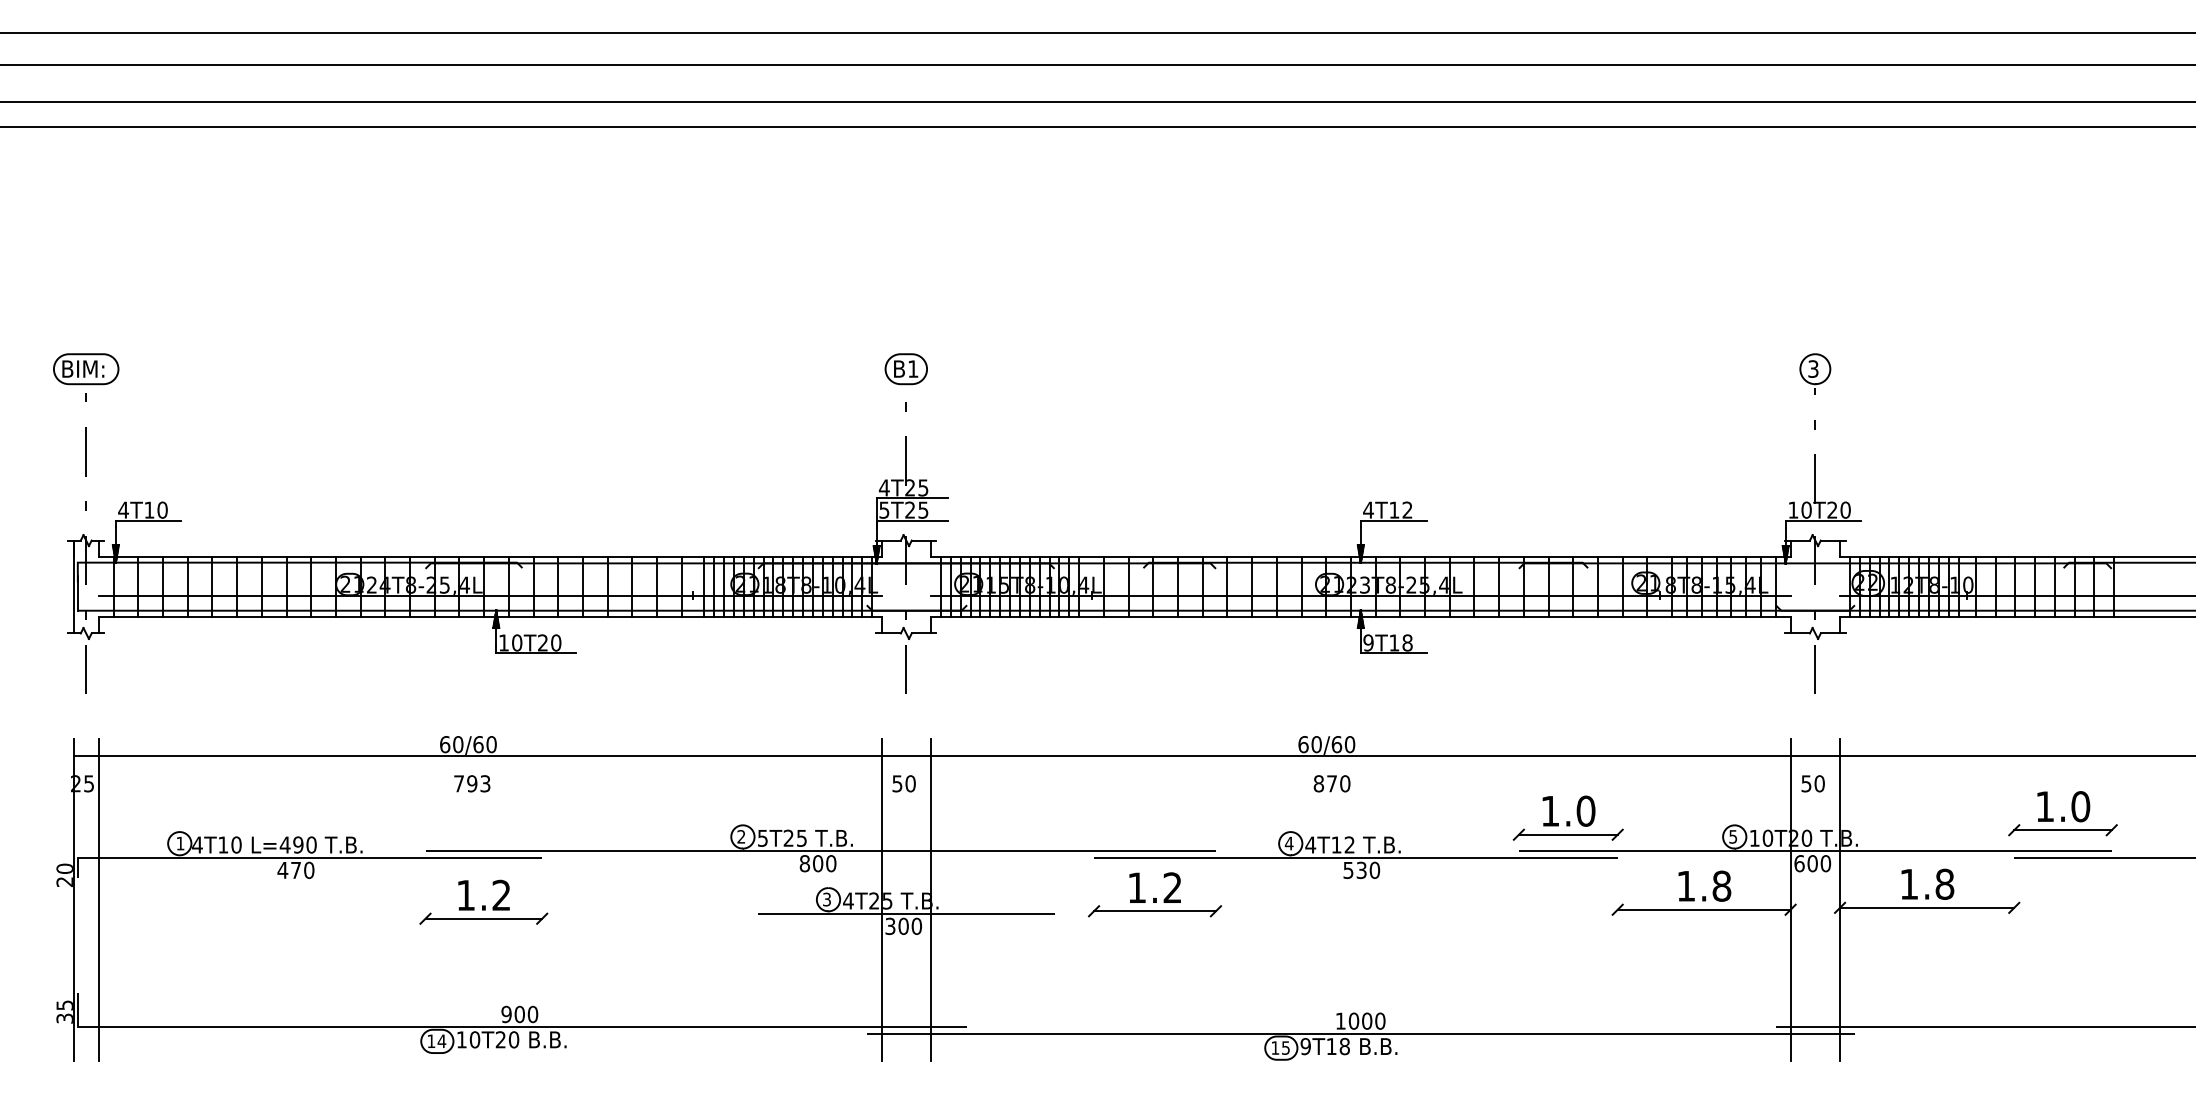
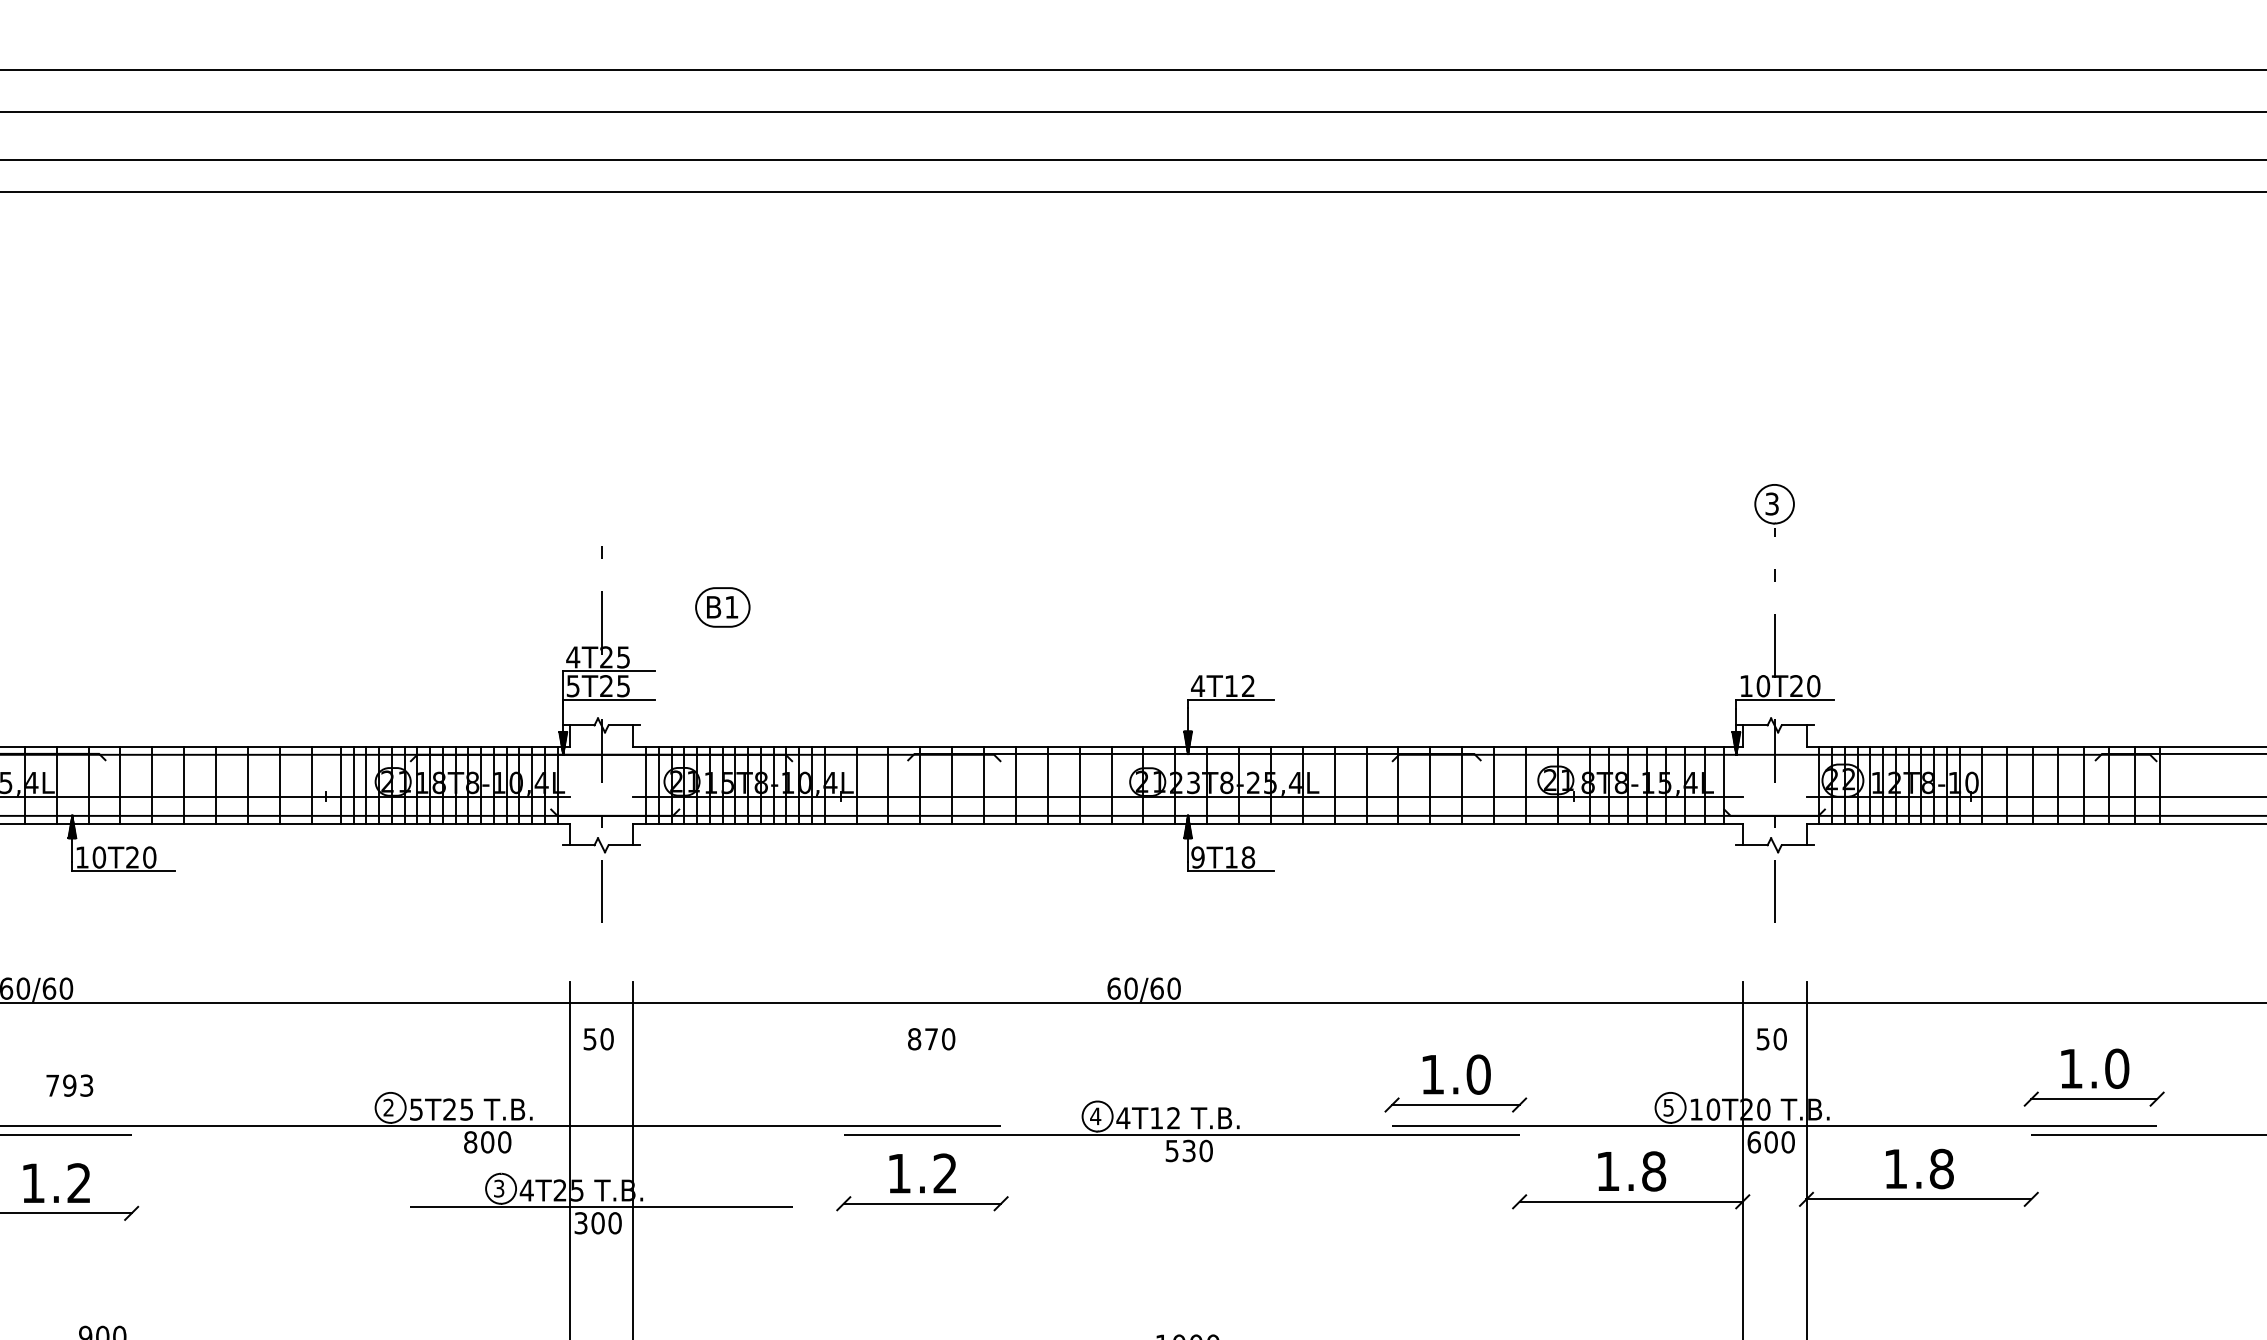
part: (905, 369) -> (721, 607), moved
text: (472, 783) -> (70, 1085), moved
text: (1331, 783) -> (930, 1038), moved

